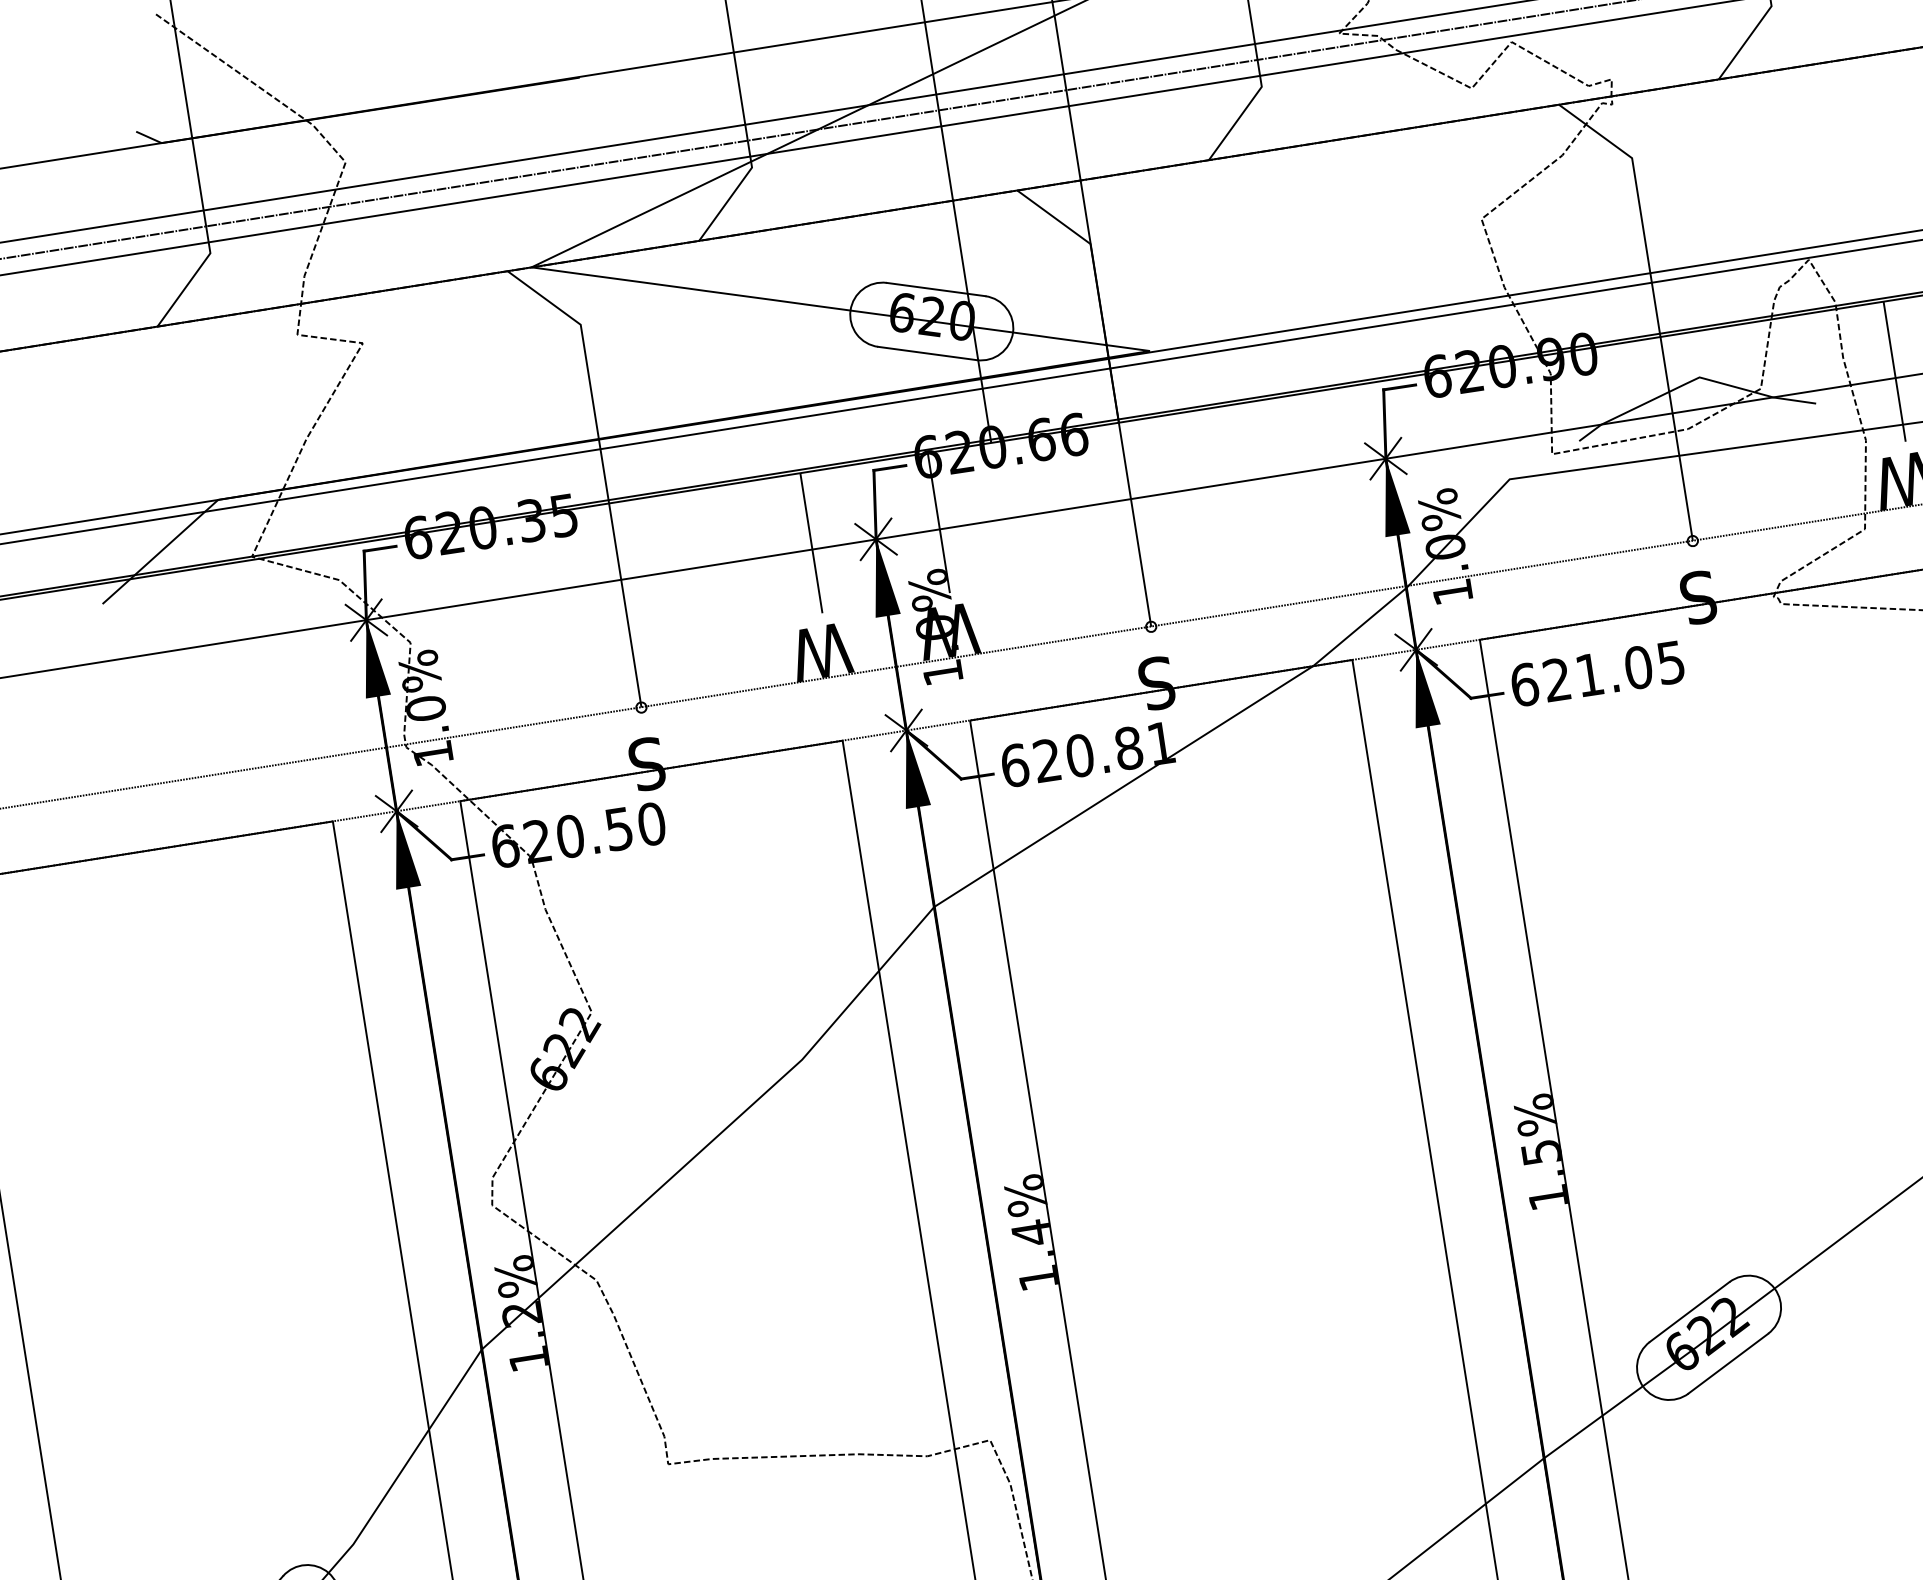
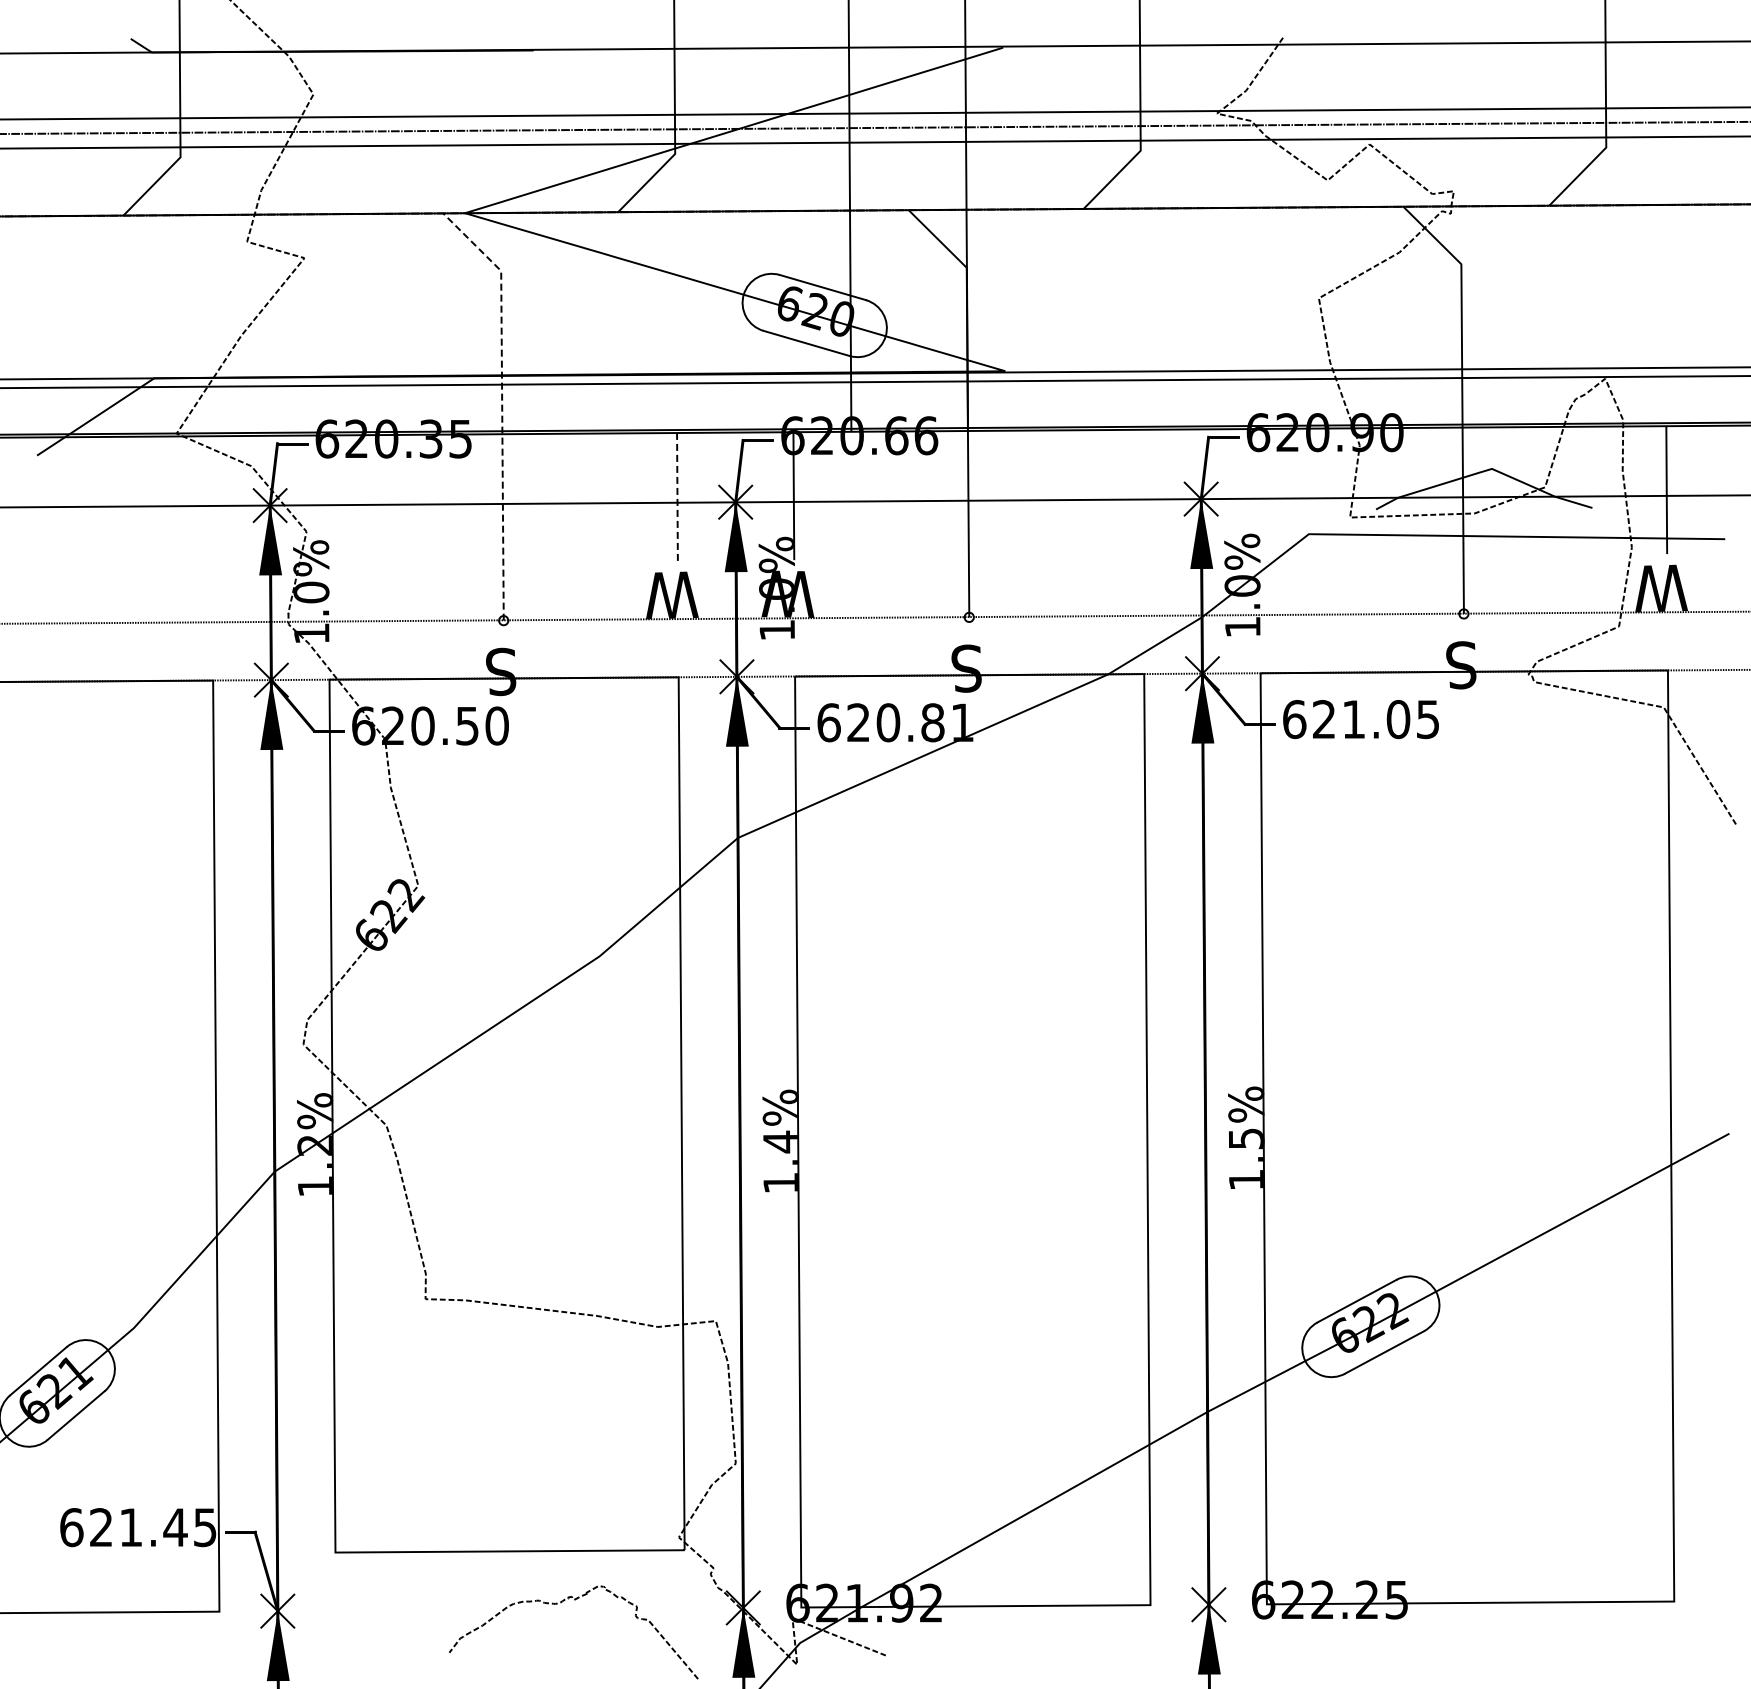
line: (604, 469) -> (502, 403), solid -> dashed
line: (811, 543) -> (677, 497), solid -> dashed

